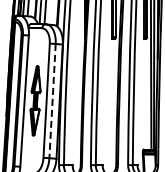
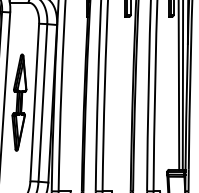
line: (52, 101) -> (42, 103), dashed -> solid

